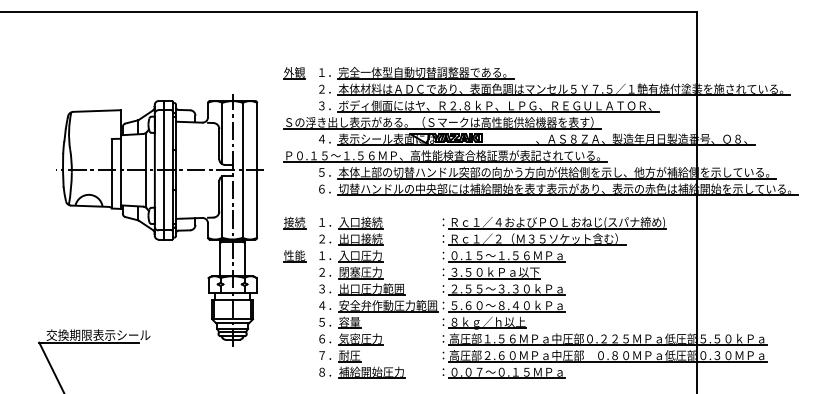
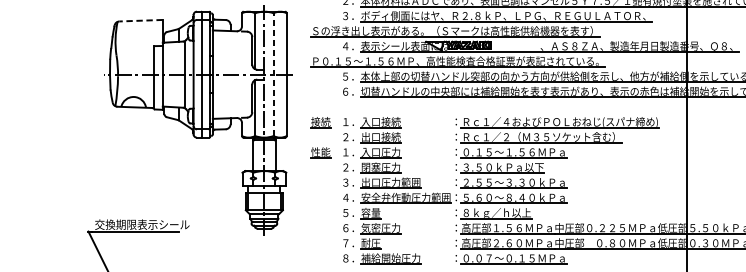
line: (97, 111) -> (141, 21), solid -> dashed
line: (242, 169) -> (273, 73), solid -> dashed

